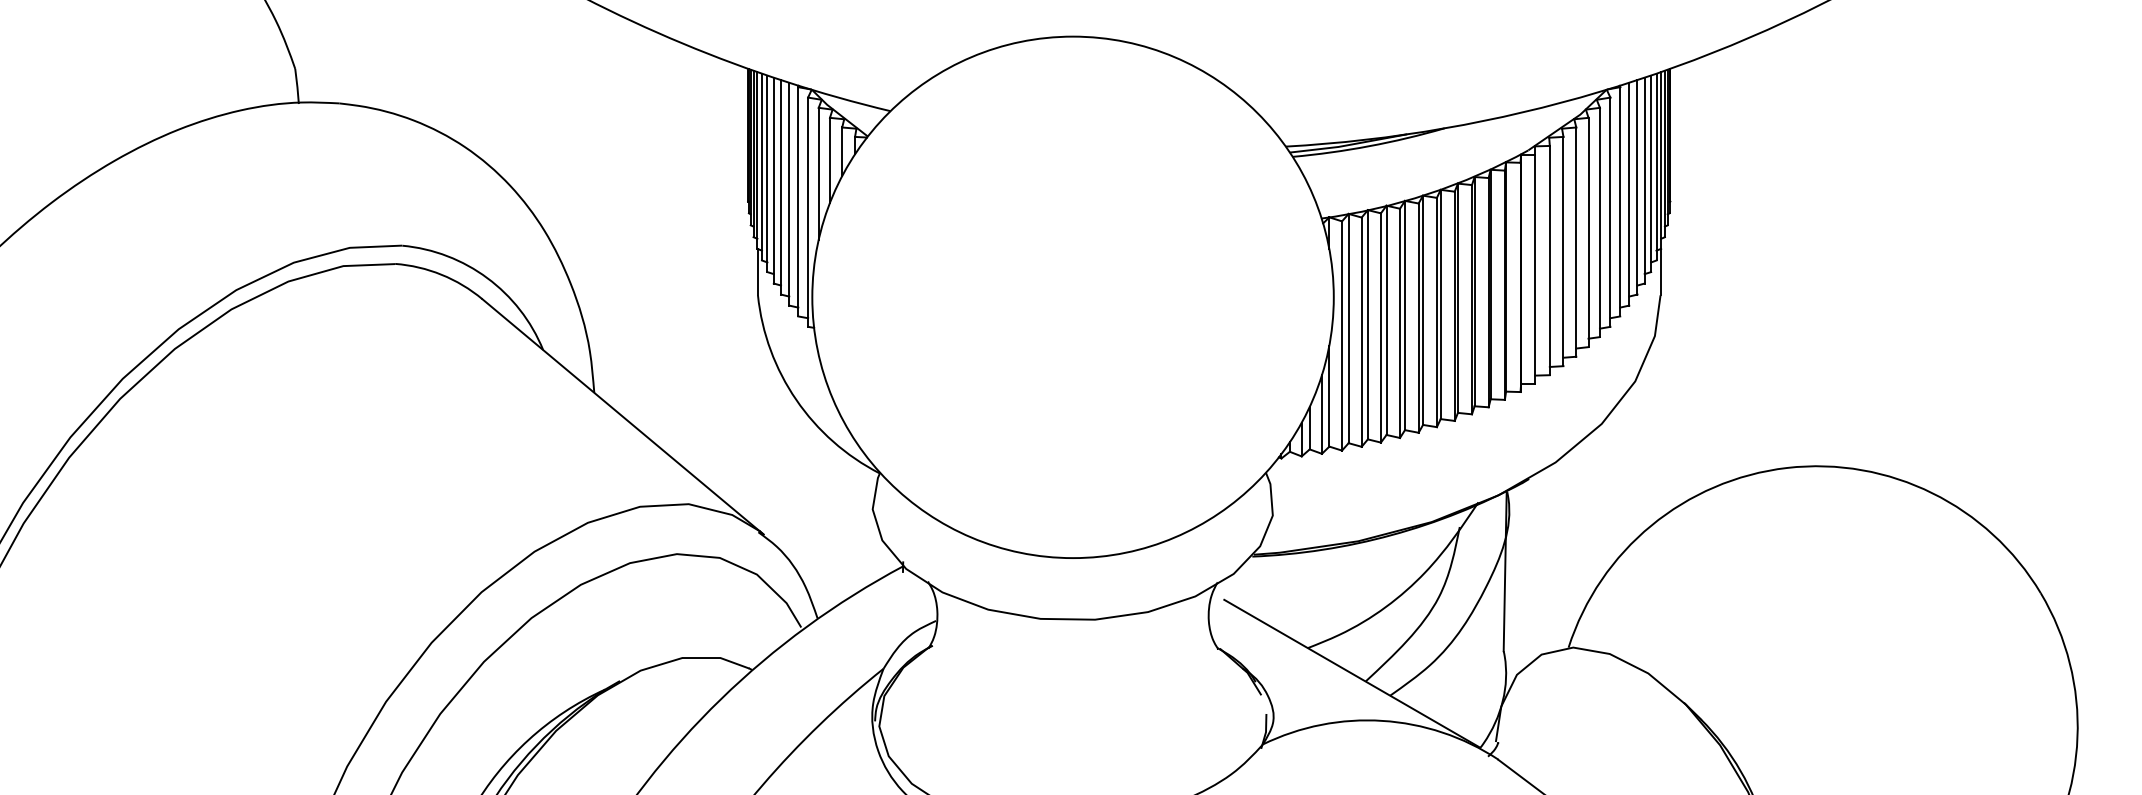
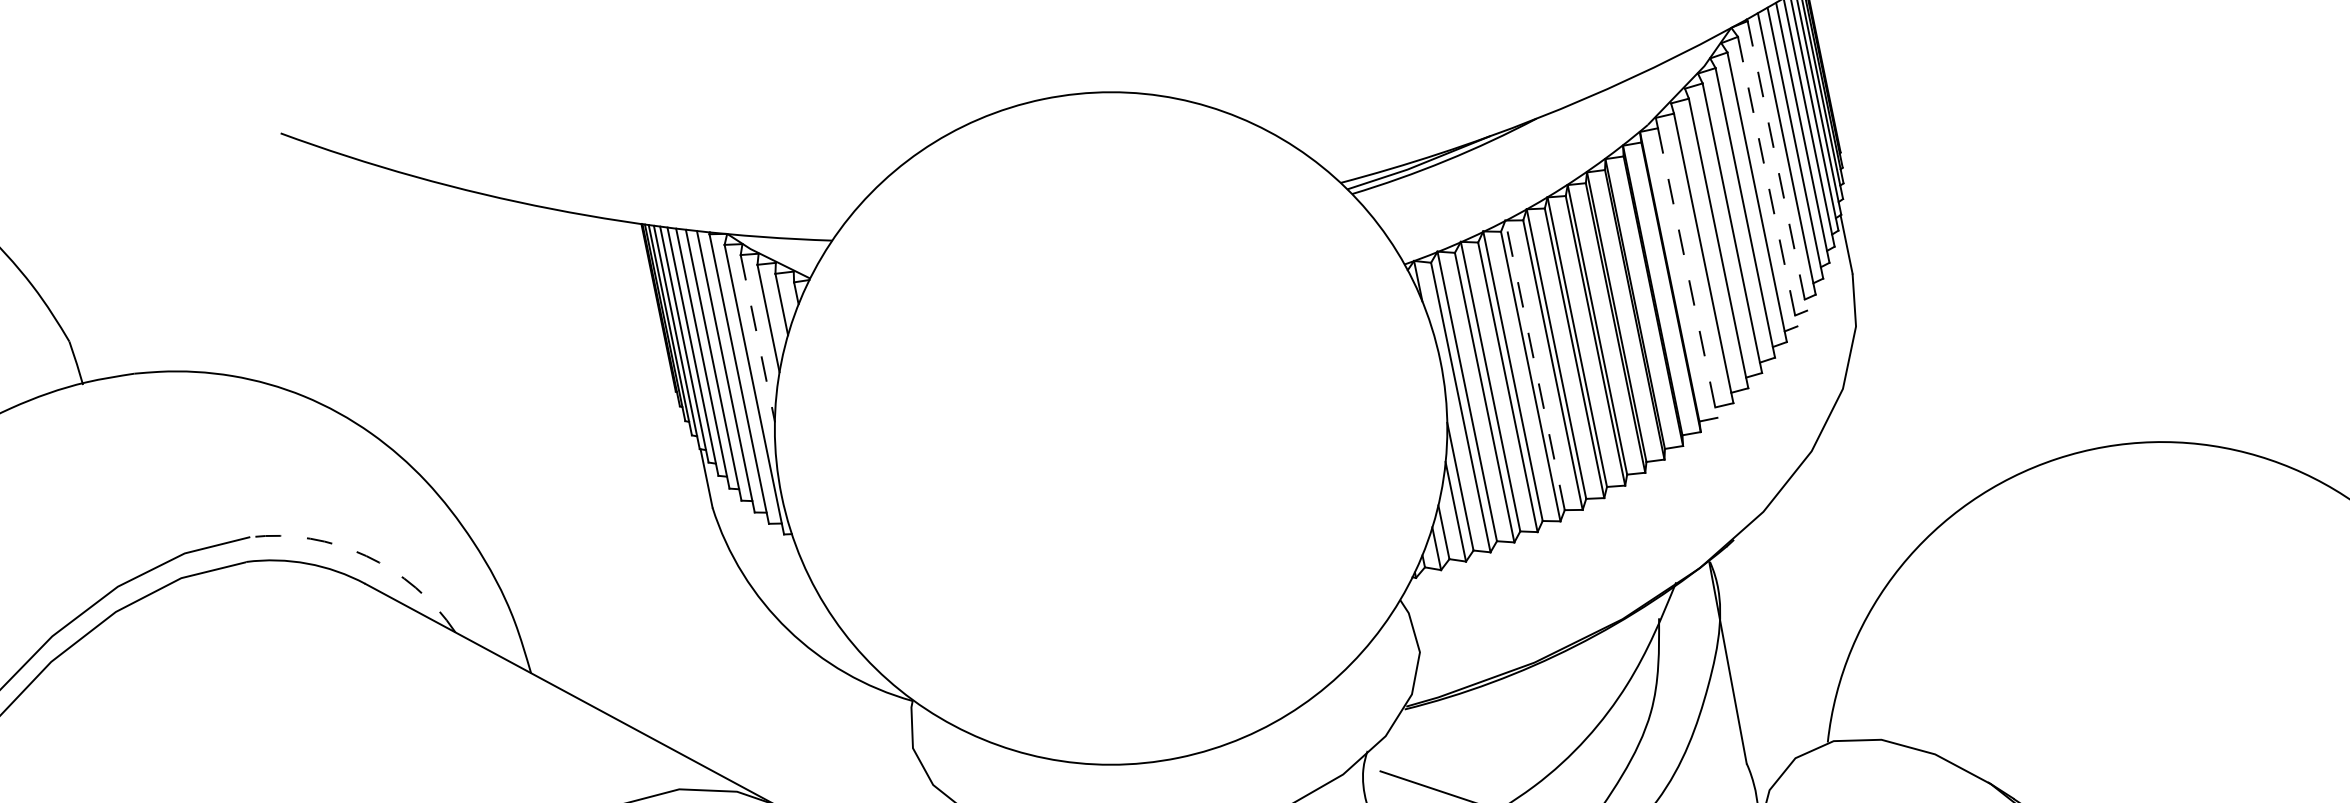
line: (818, 174) -> (757, 339), solid -> dashed
line: (1620, 201) -> (1777, 165), solid -> dashed
line: (1610, 212) -> (1767, 181), solid -> dashed
line: (1535, 269) -> (1687, 273), solid -> dashed
arc: (487, 278) -> (366, 556), solid -> dashed
line: (1405, 315) -> (1535, 365), solid -> dashed

